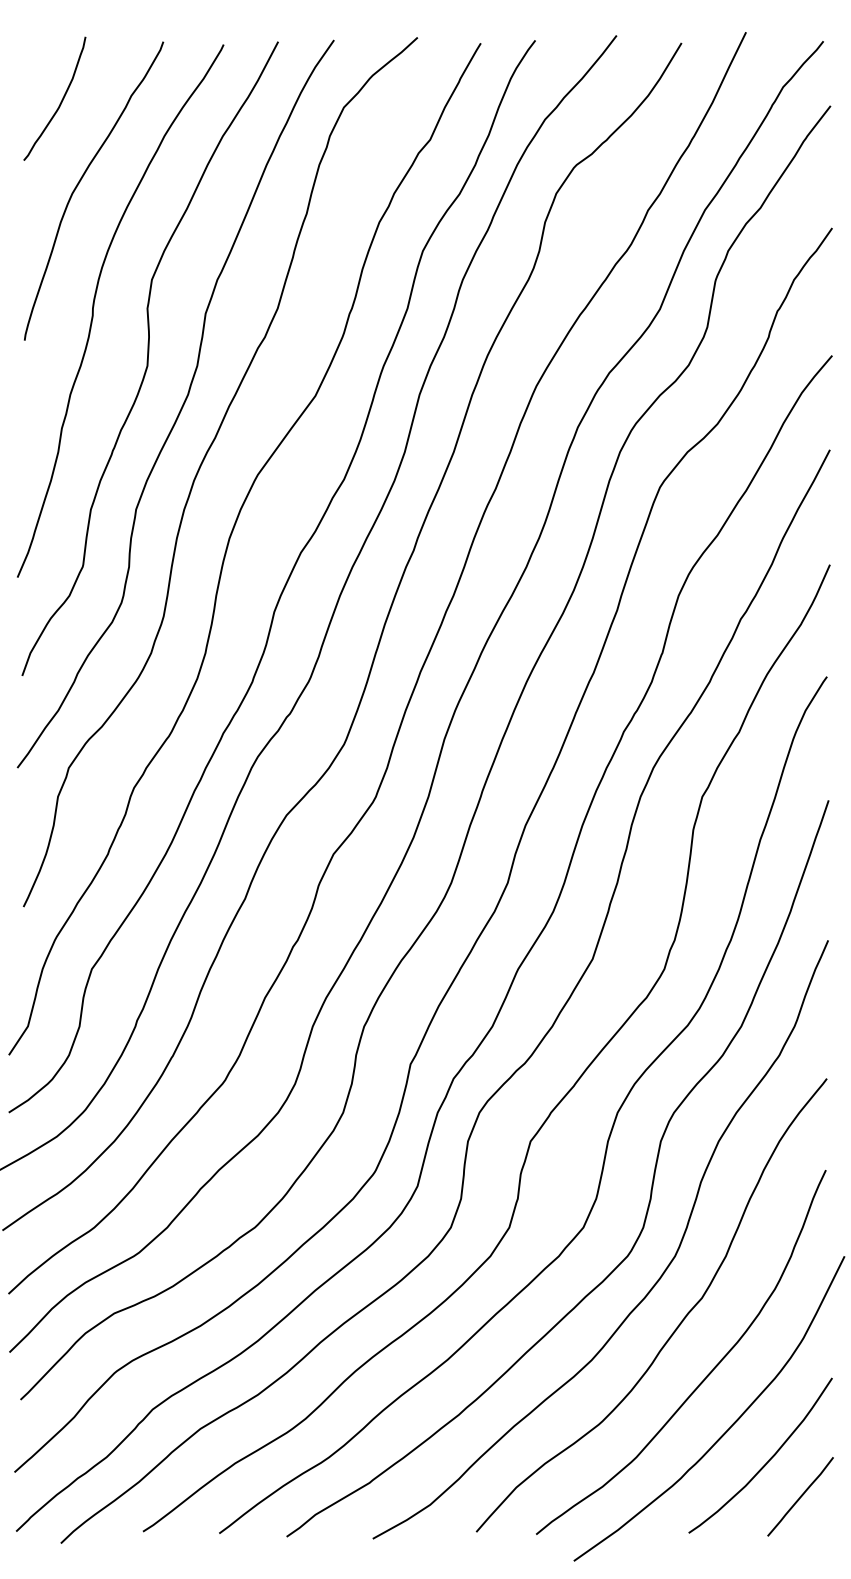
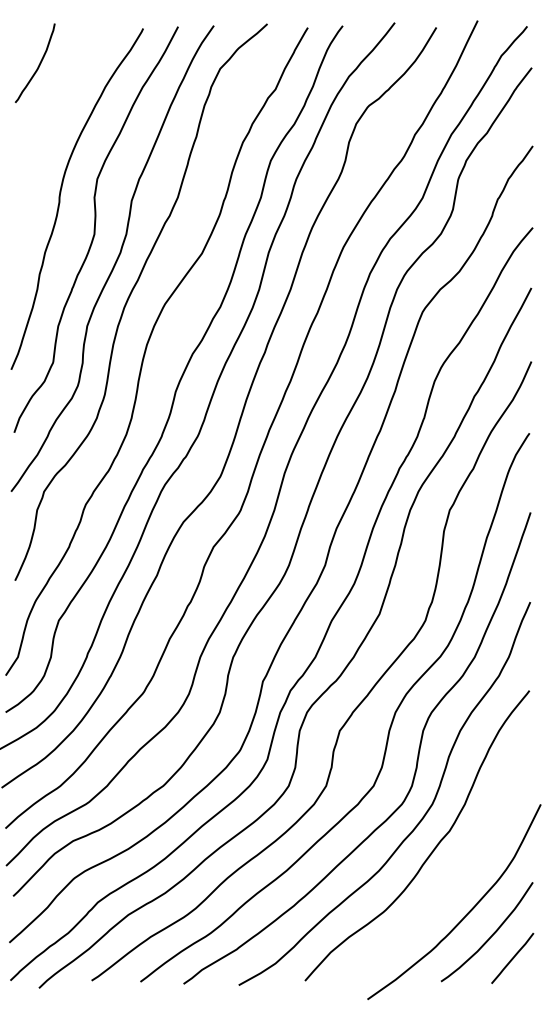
curve: (80, 183) -> (51, 117), removed
curve: (706, 1375) -> (452, 880), removed

